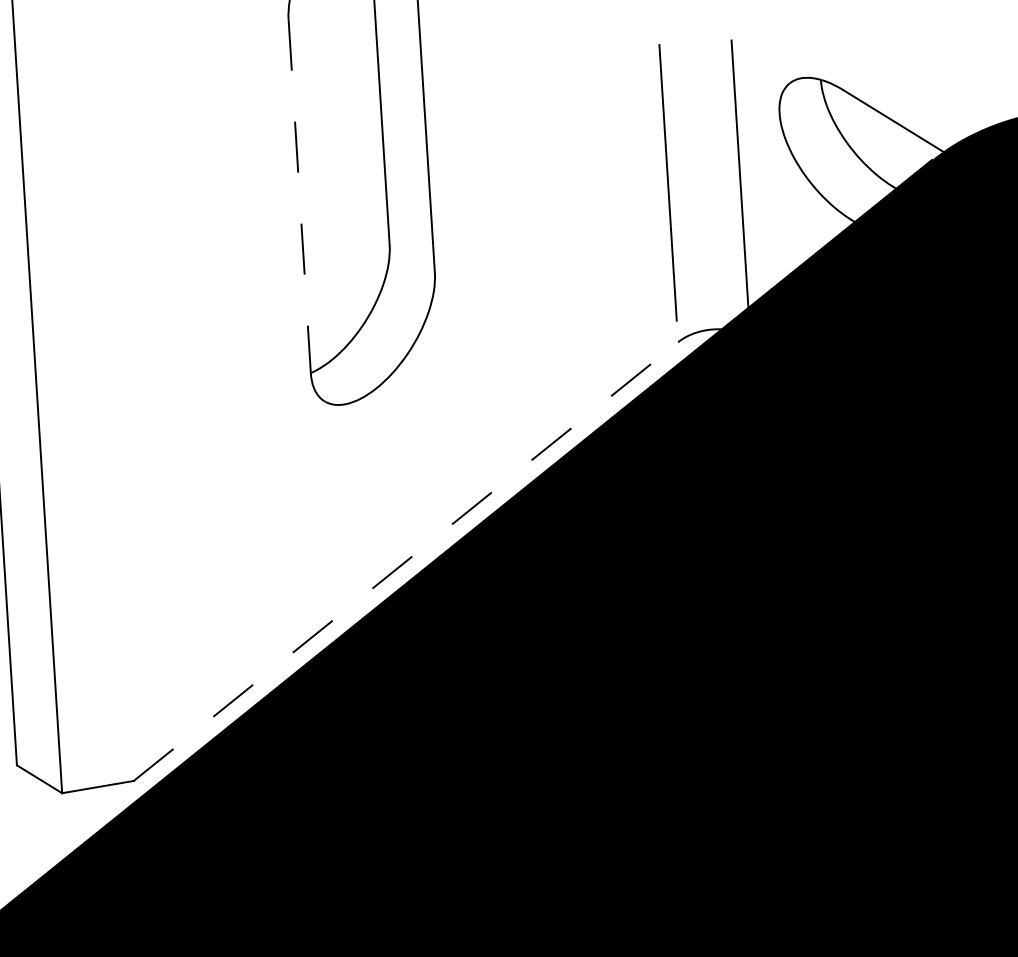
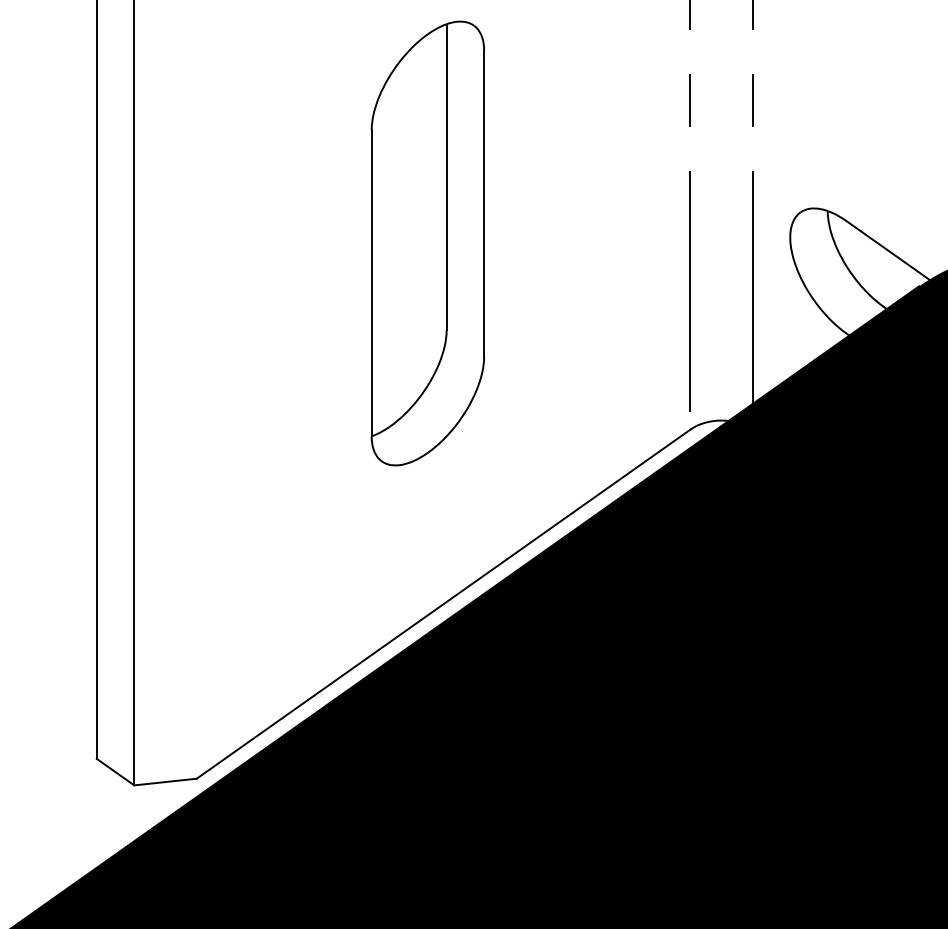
line: (299, 196) -> (371, 283), dashed -> solid
line: (405, 560) -> (443, 603), dashed -> solid

